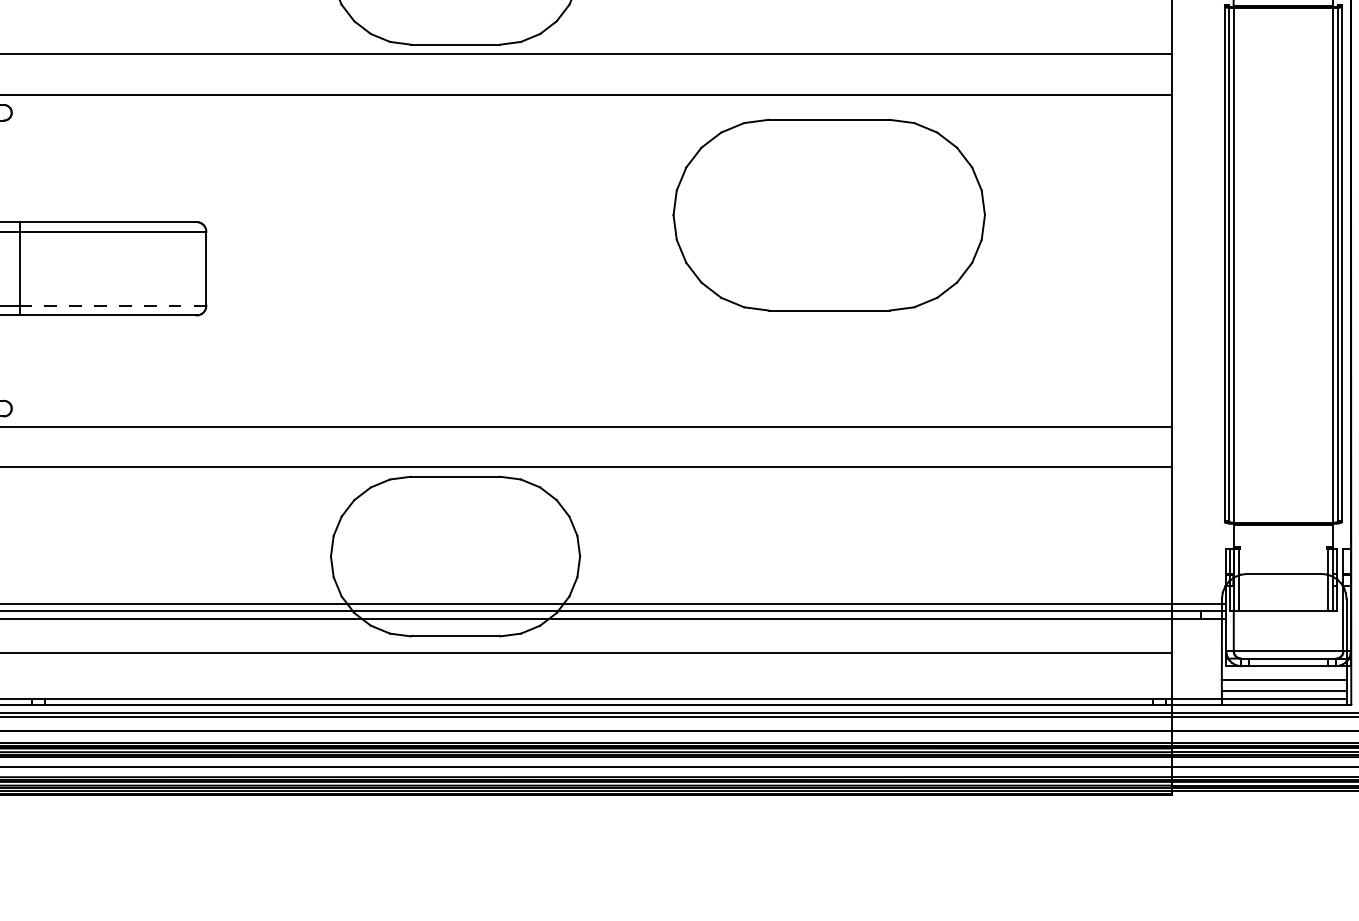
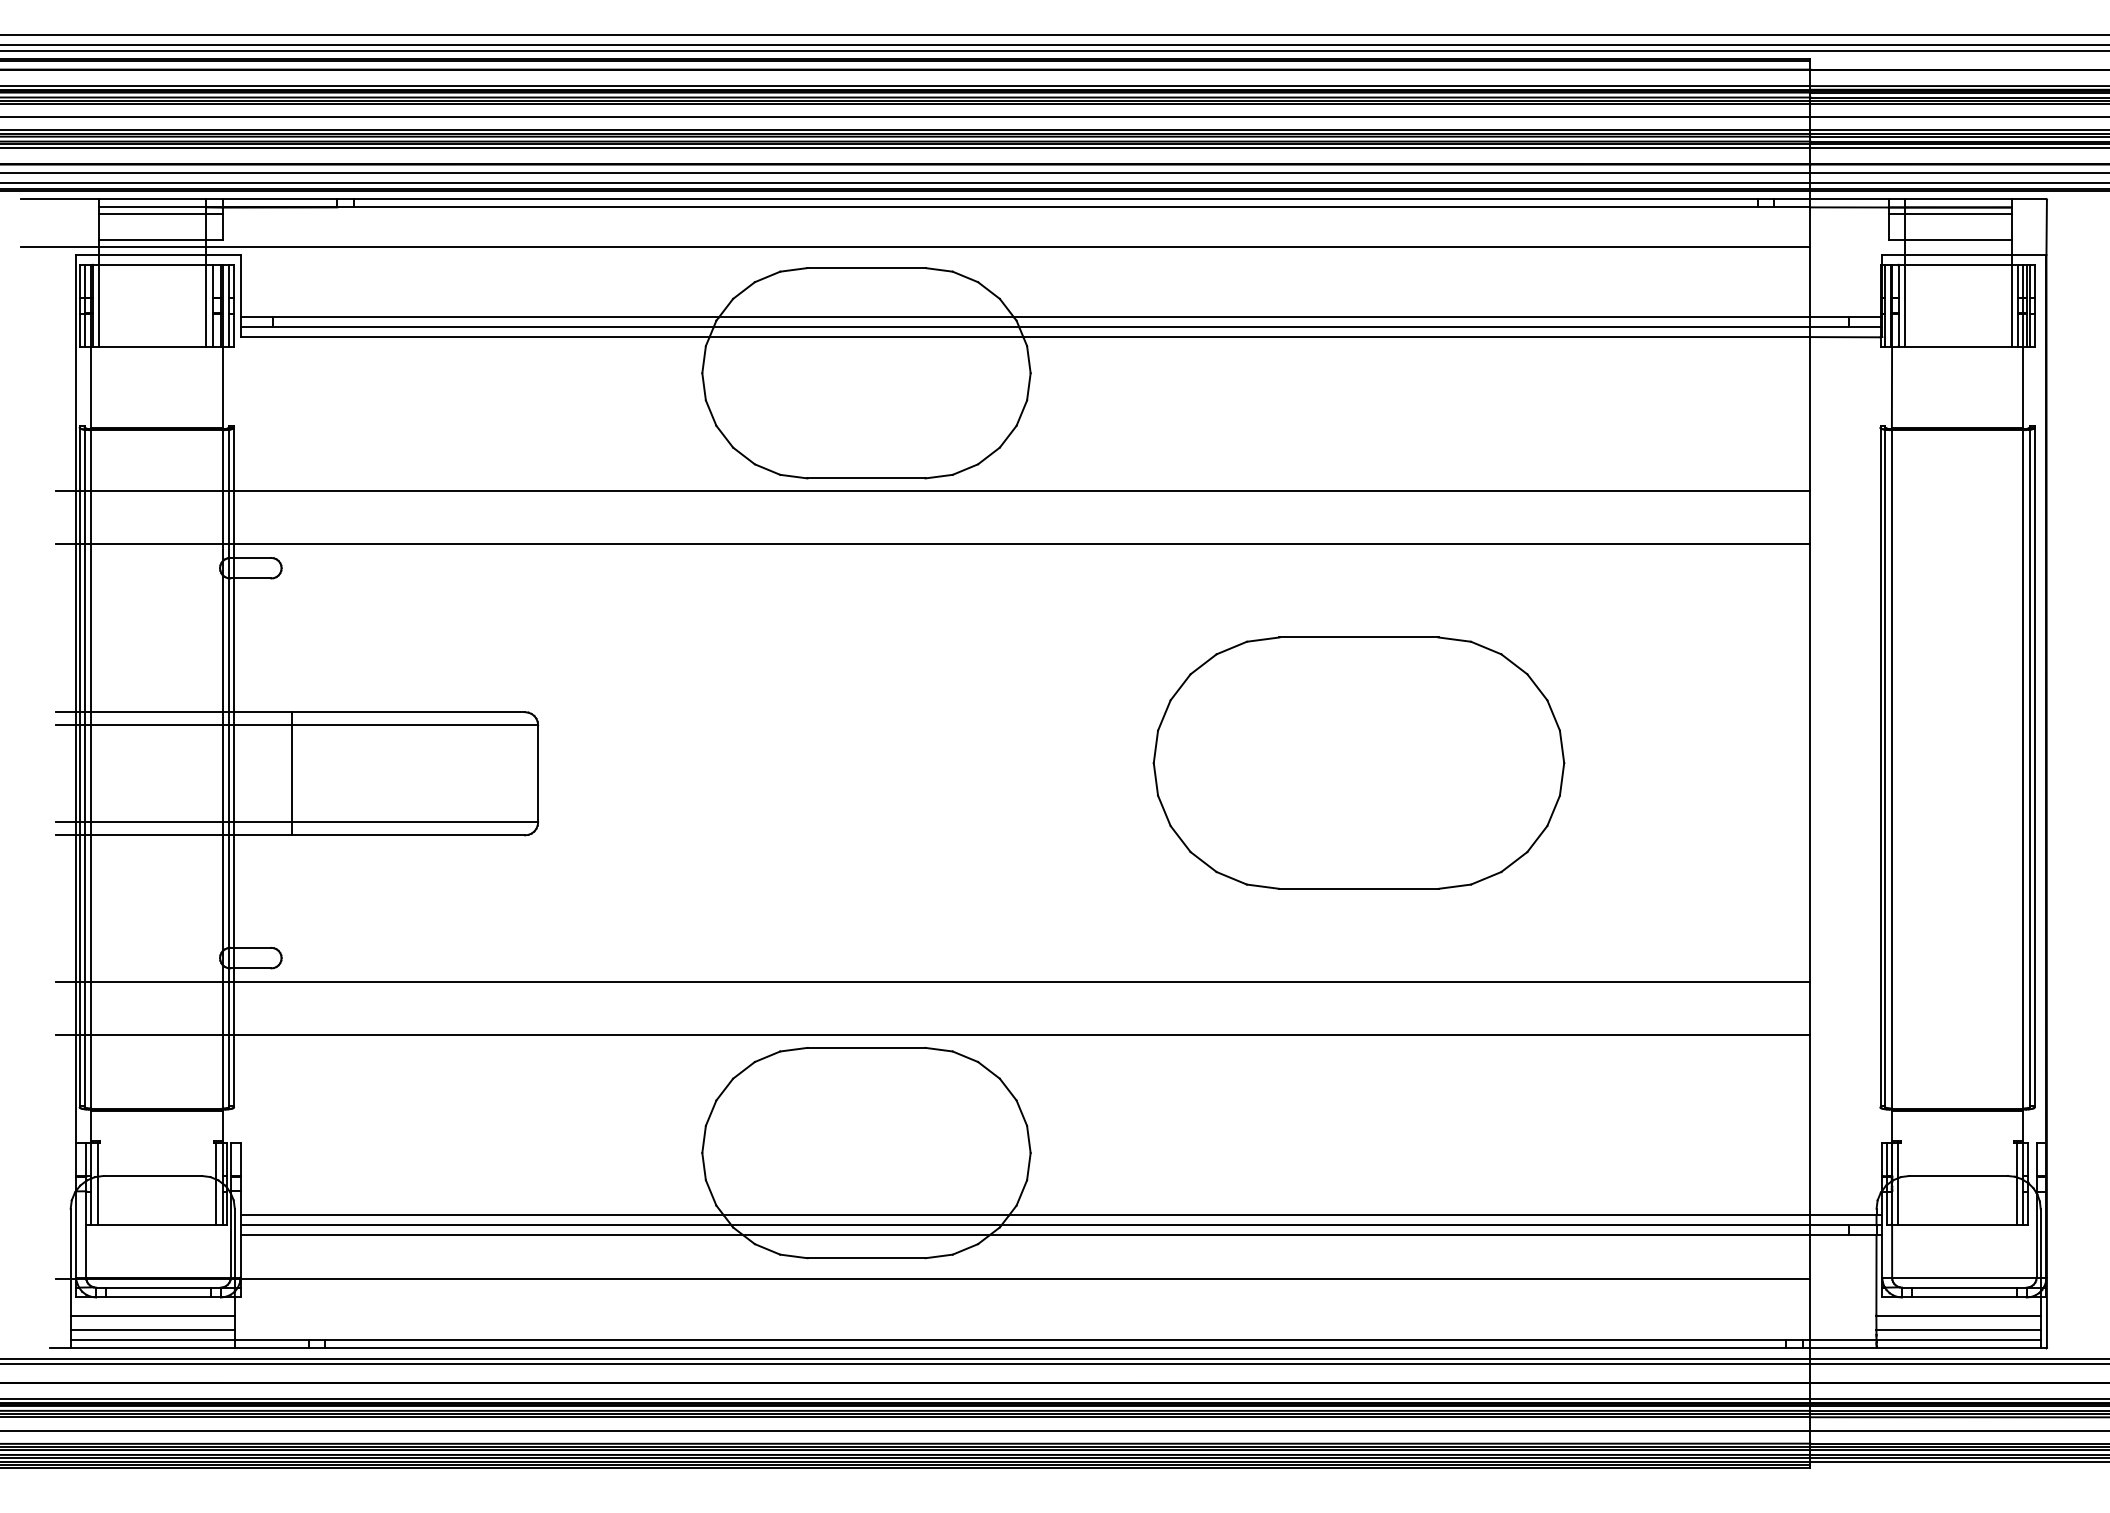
part: (828, 214) -> (1358, 762), moved
line: (112, 305) -> (414, 822), dashed -> solid

